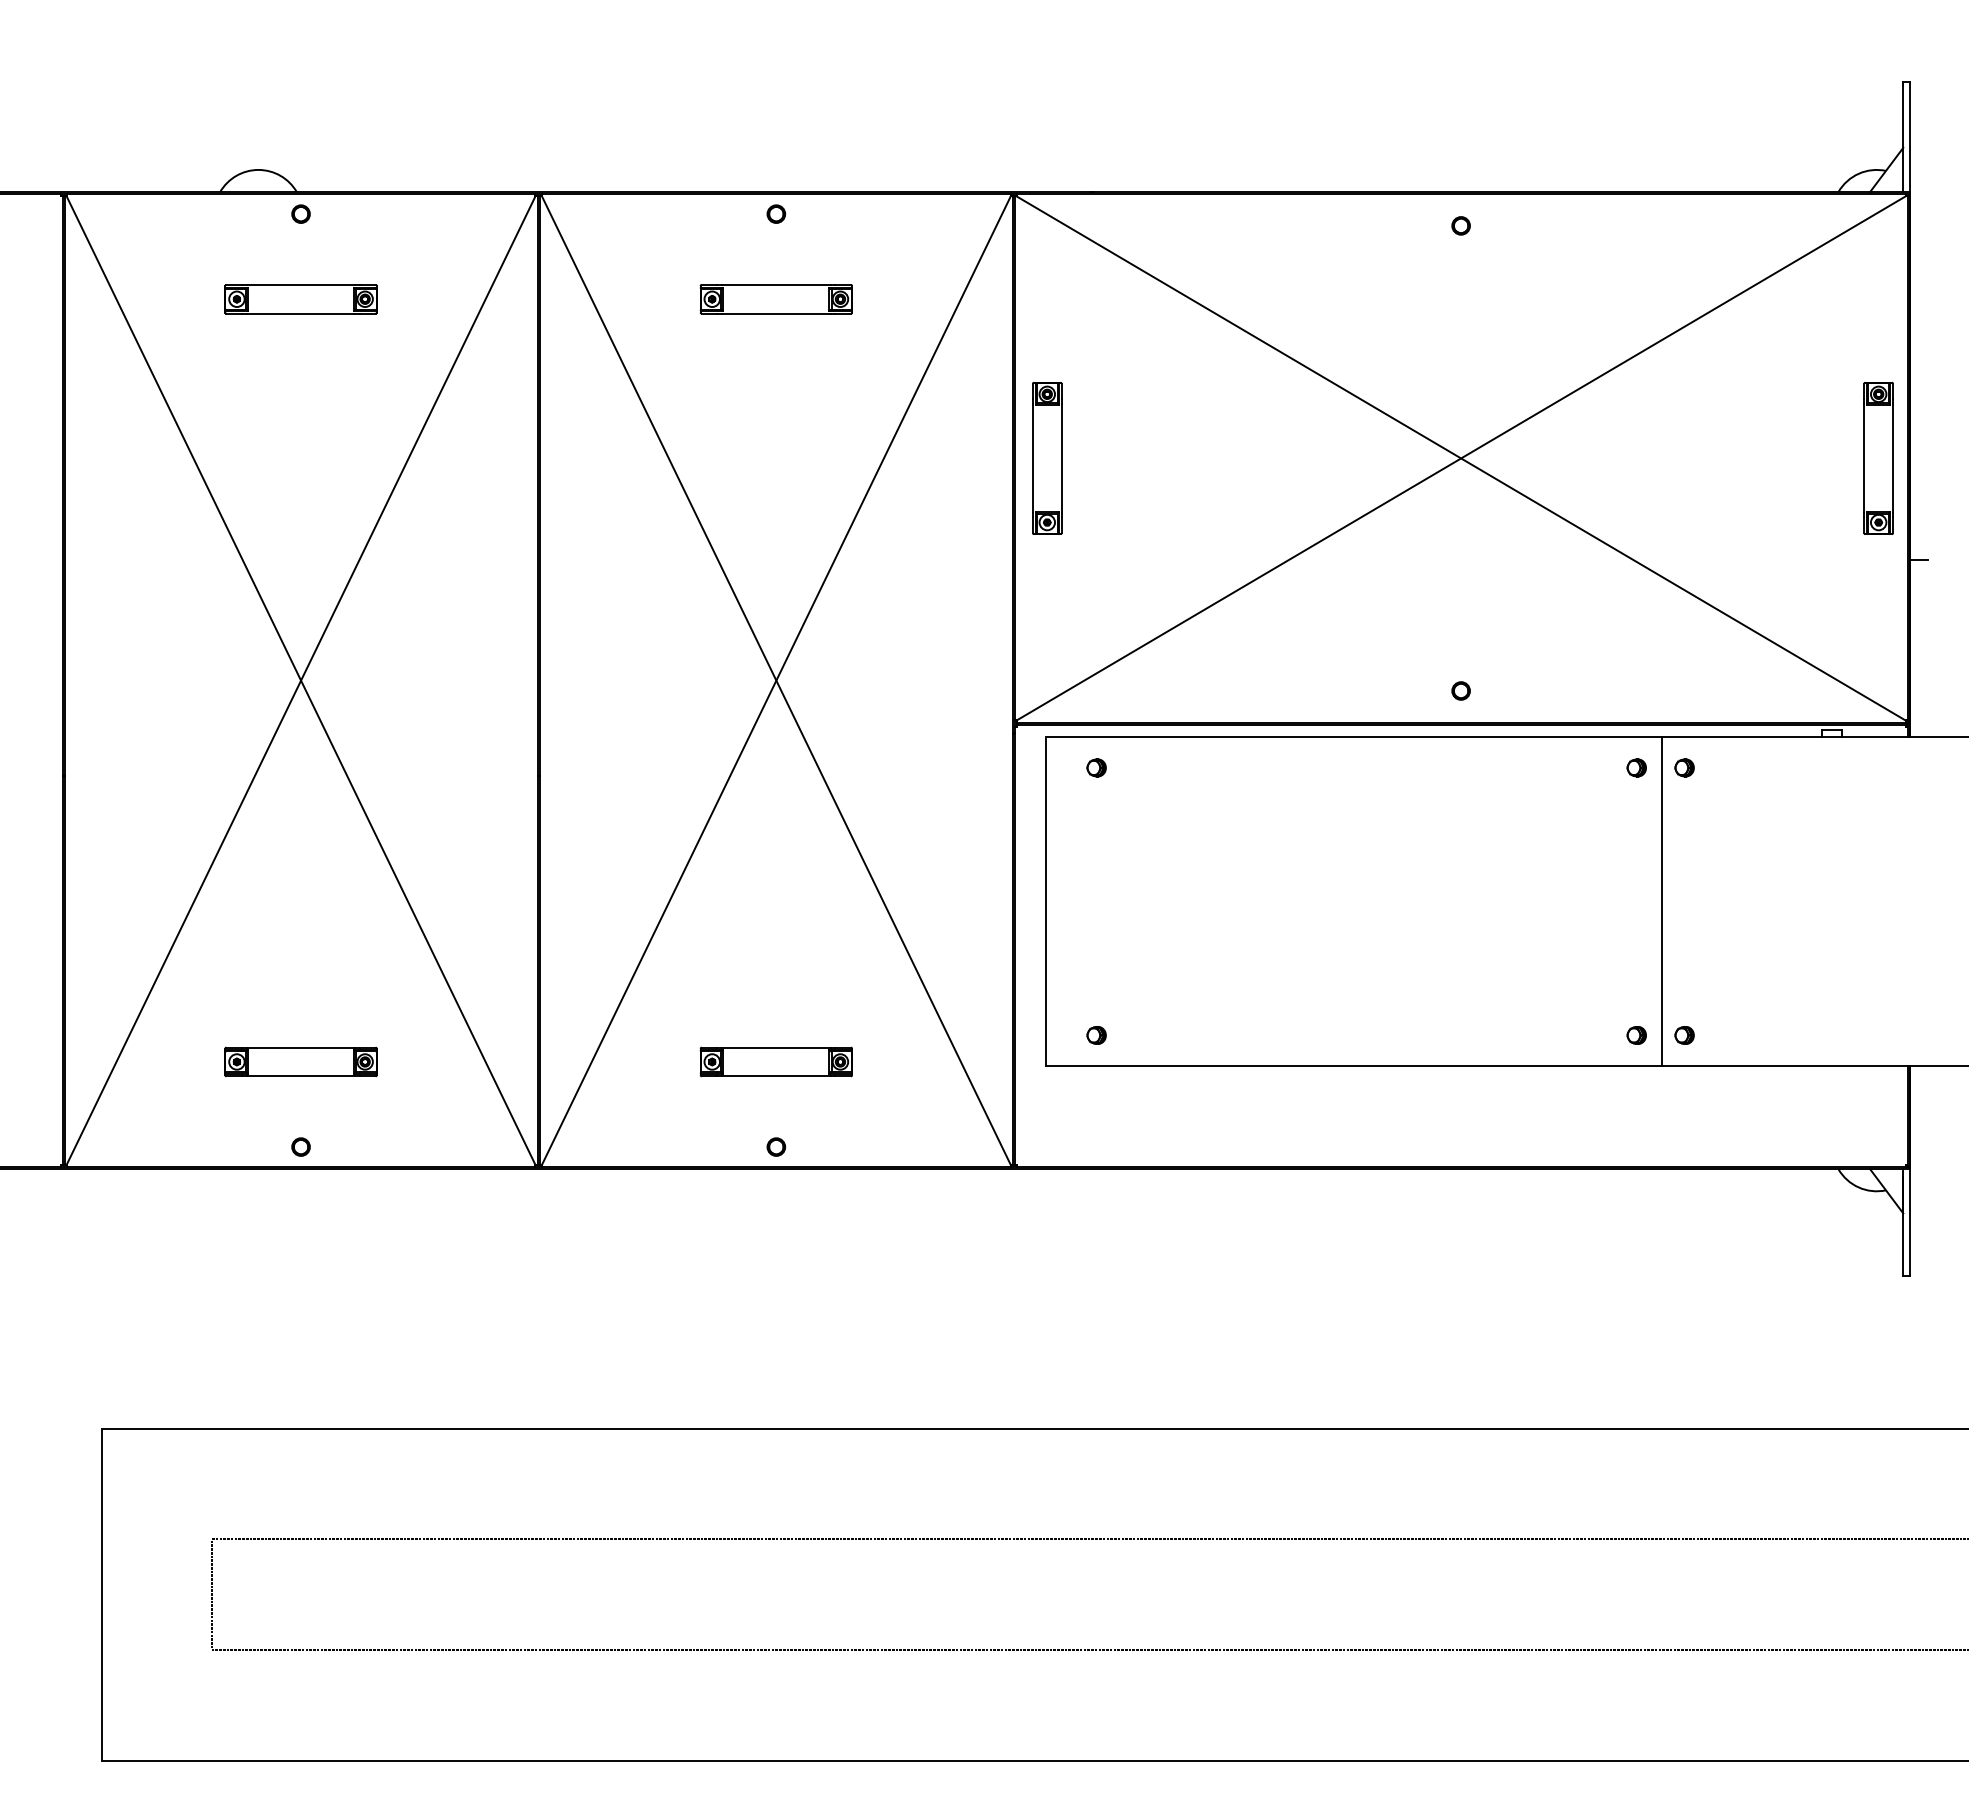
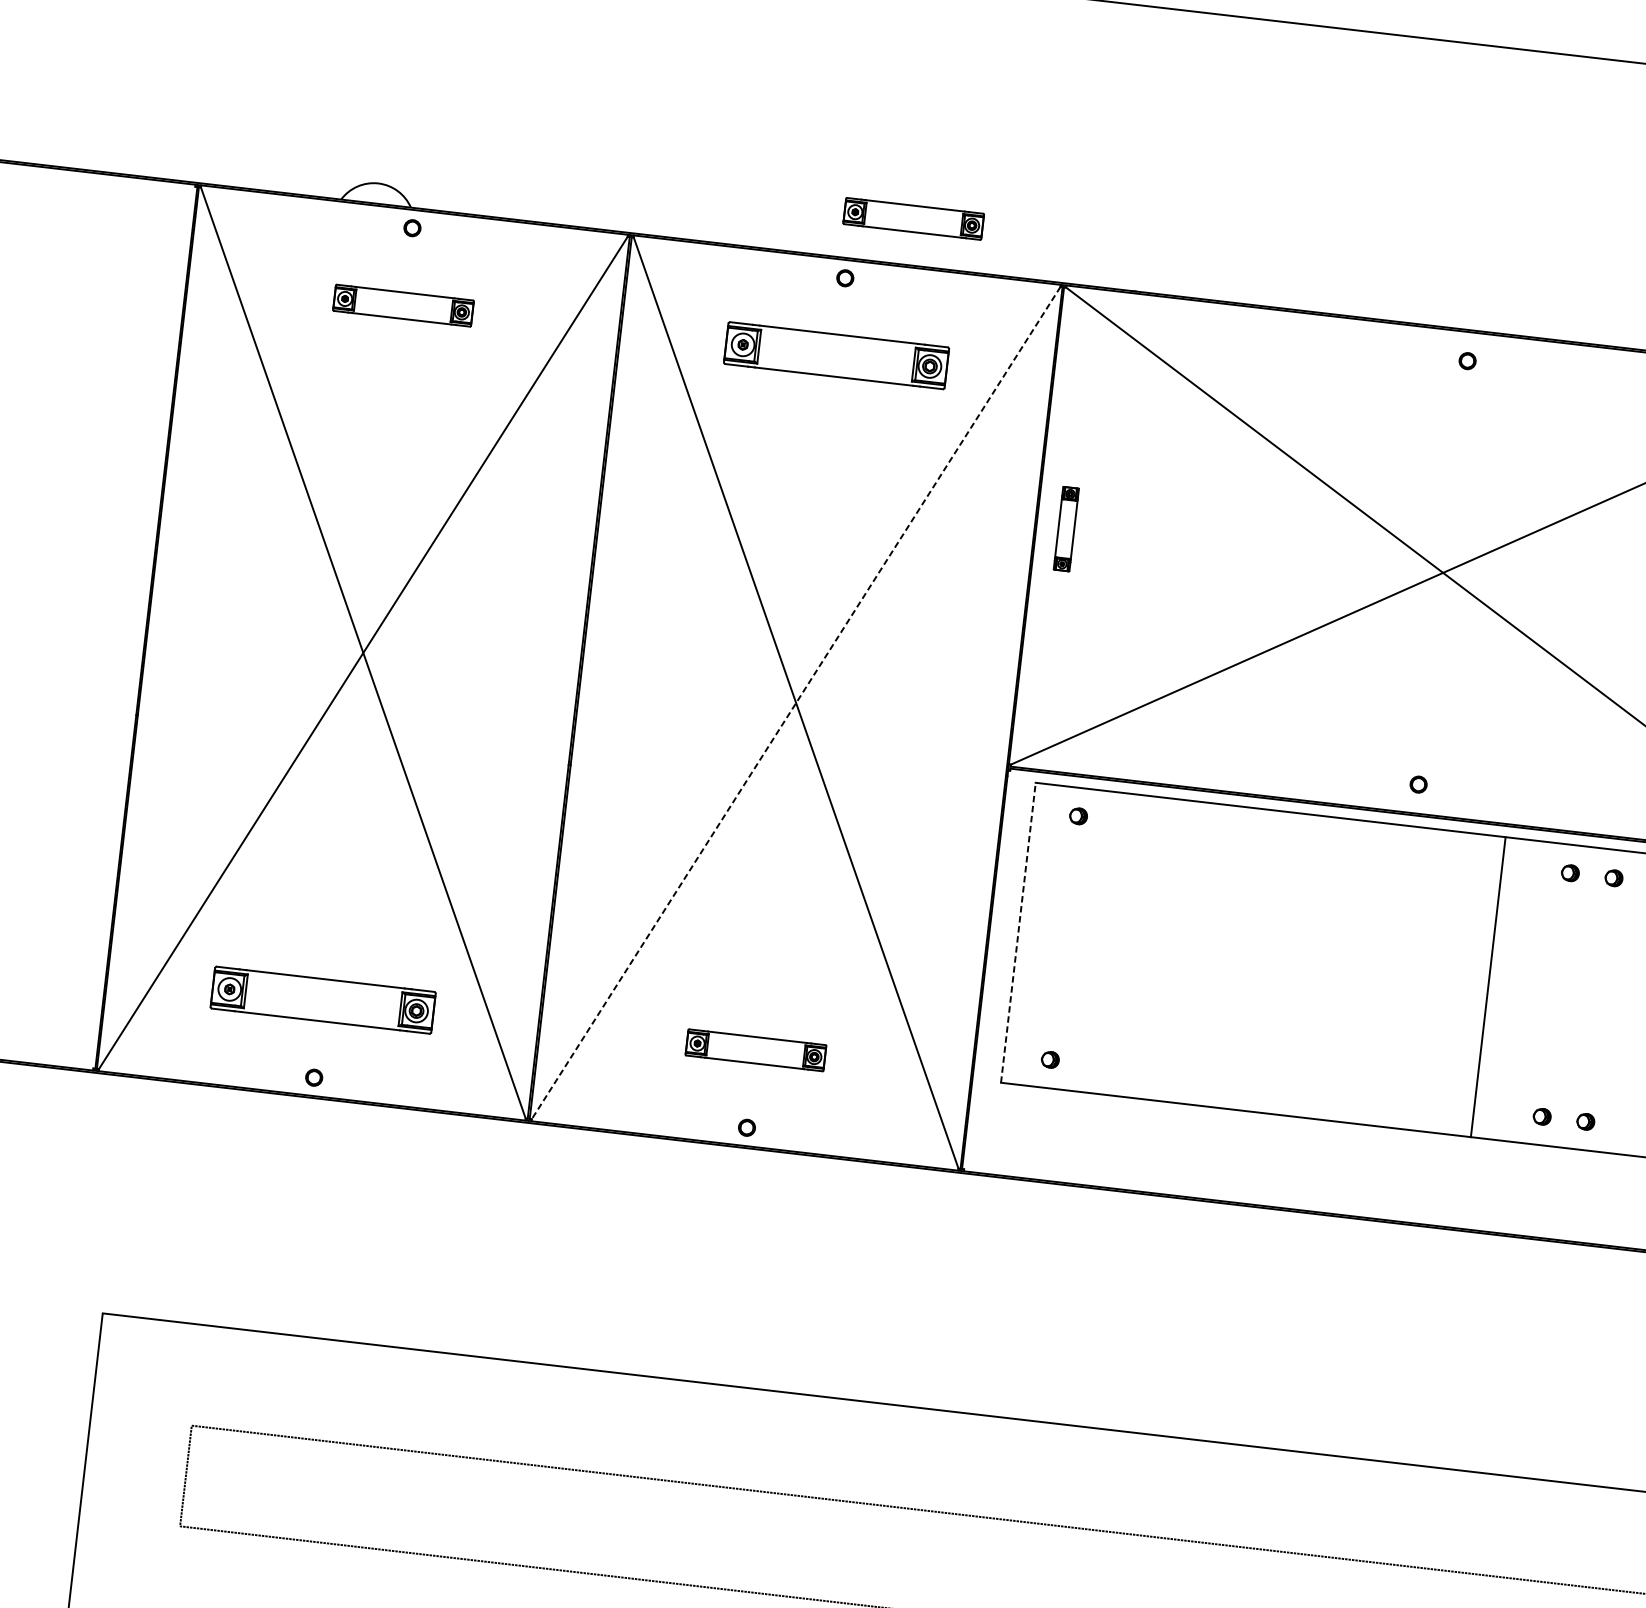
part: (842, 141) -> (913, 219), added
part: (775, 299) -> (835, 355), size x1.6
part: (1047, 457) -> (1066, 528), size x0.6
line: (776, 680) -> (796, 702), solid -> dashed
line: (1661, 901) -> (1487, 986), moved
line: (1045, 902) -> (1017, 933), solid -> dashed
part: (300, 1061) -> (322, 999), size x1.6

